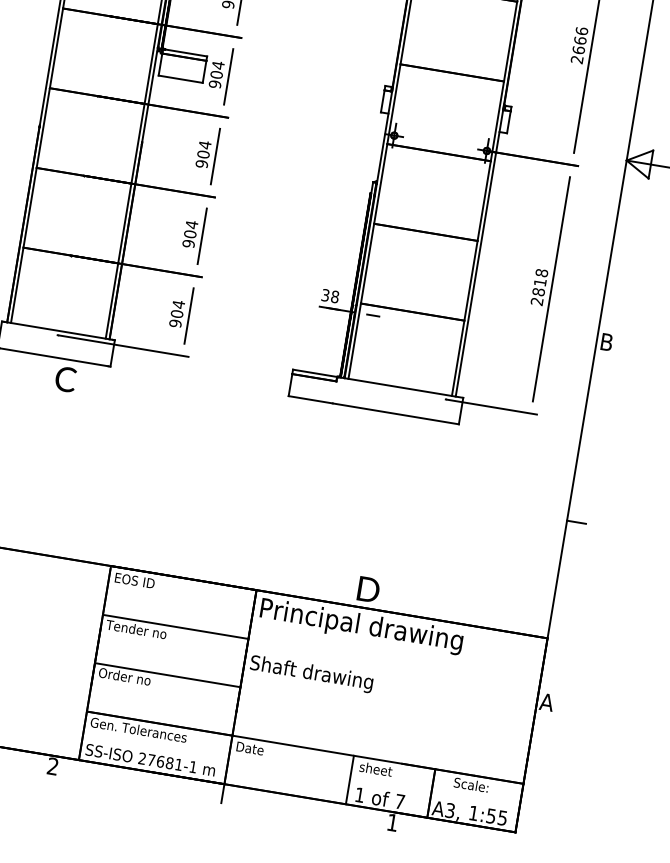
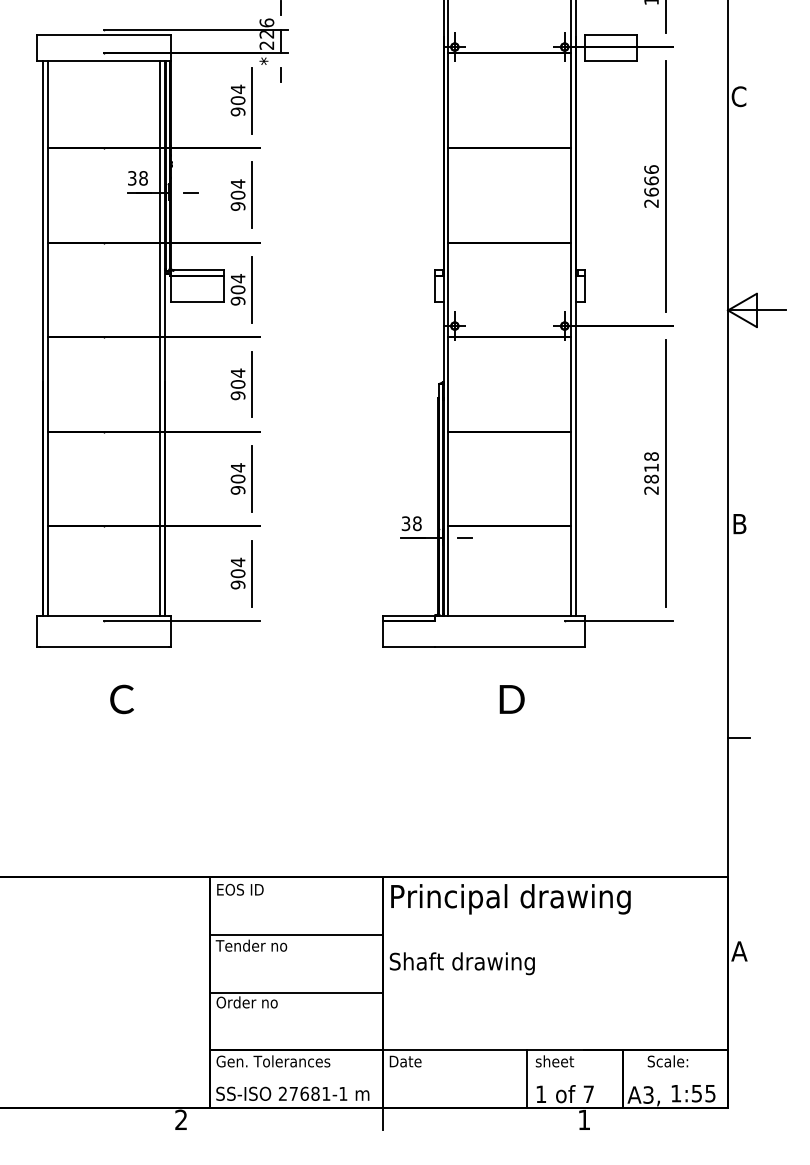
text: (65, 379) -> (121, 699), moved
text: (368, 589) -> (511, 699), moved

